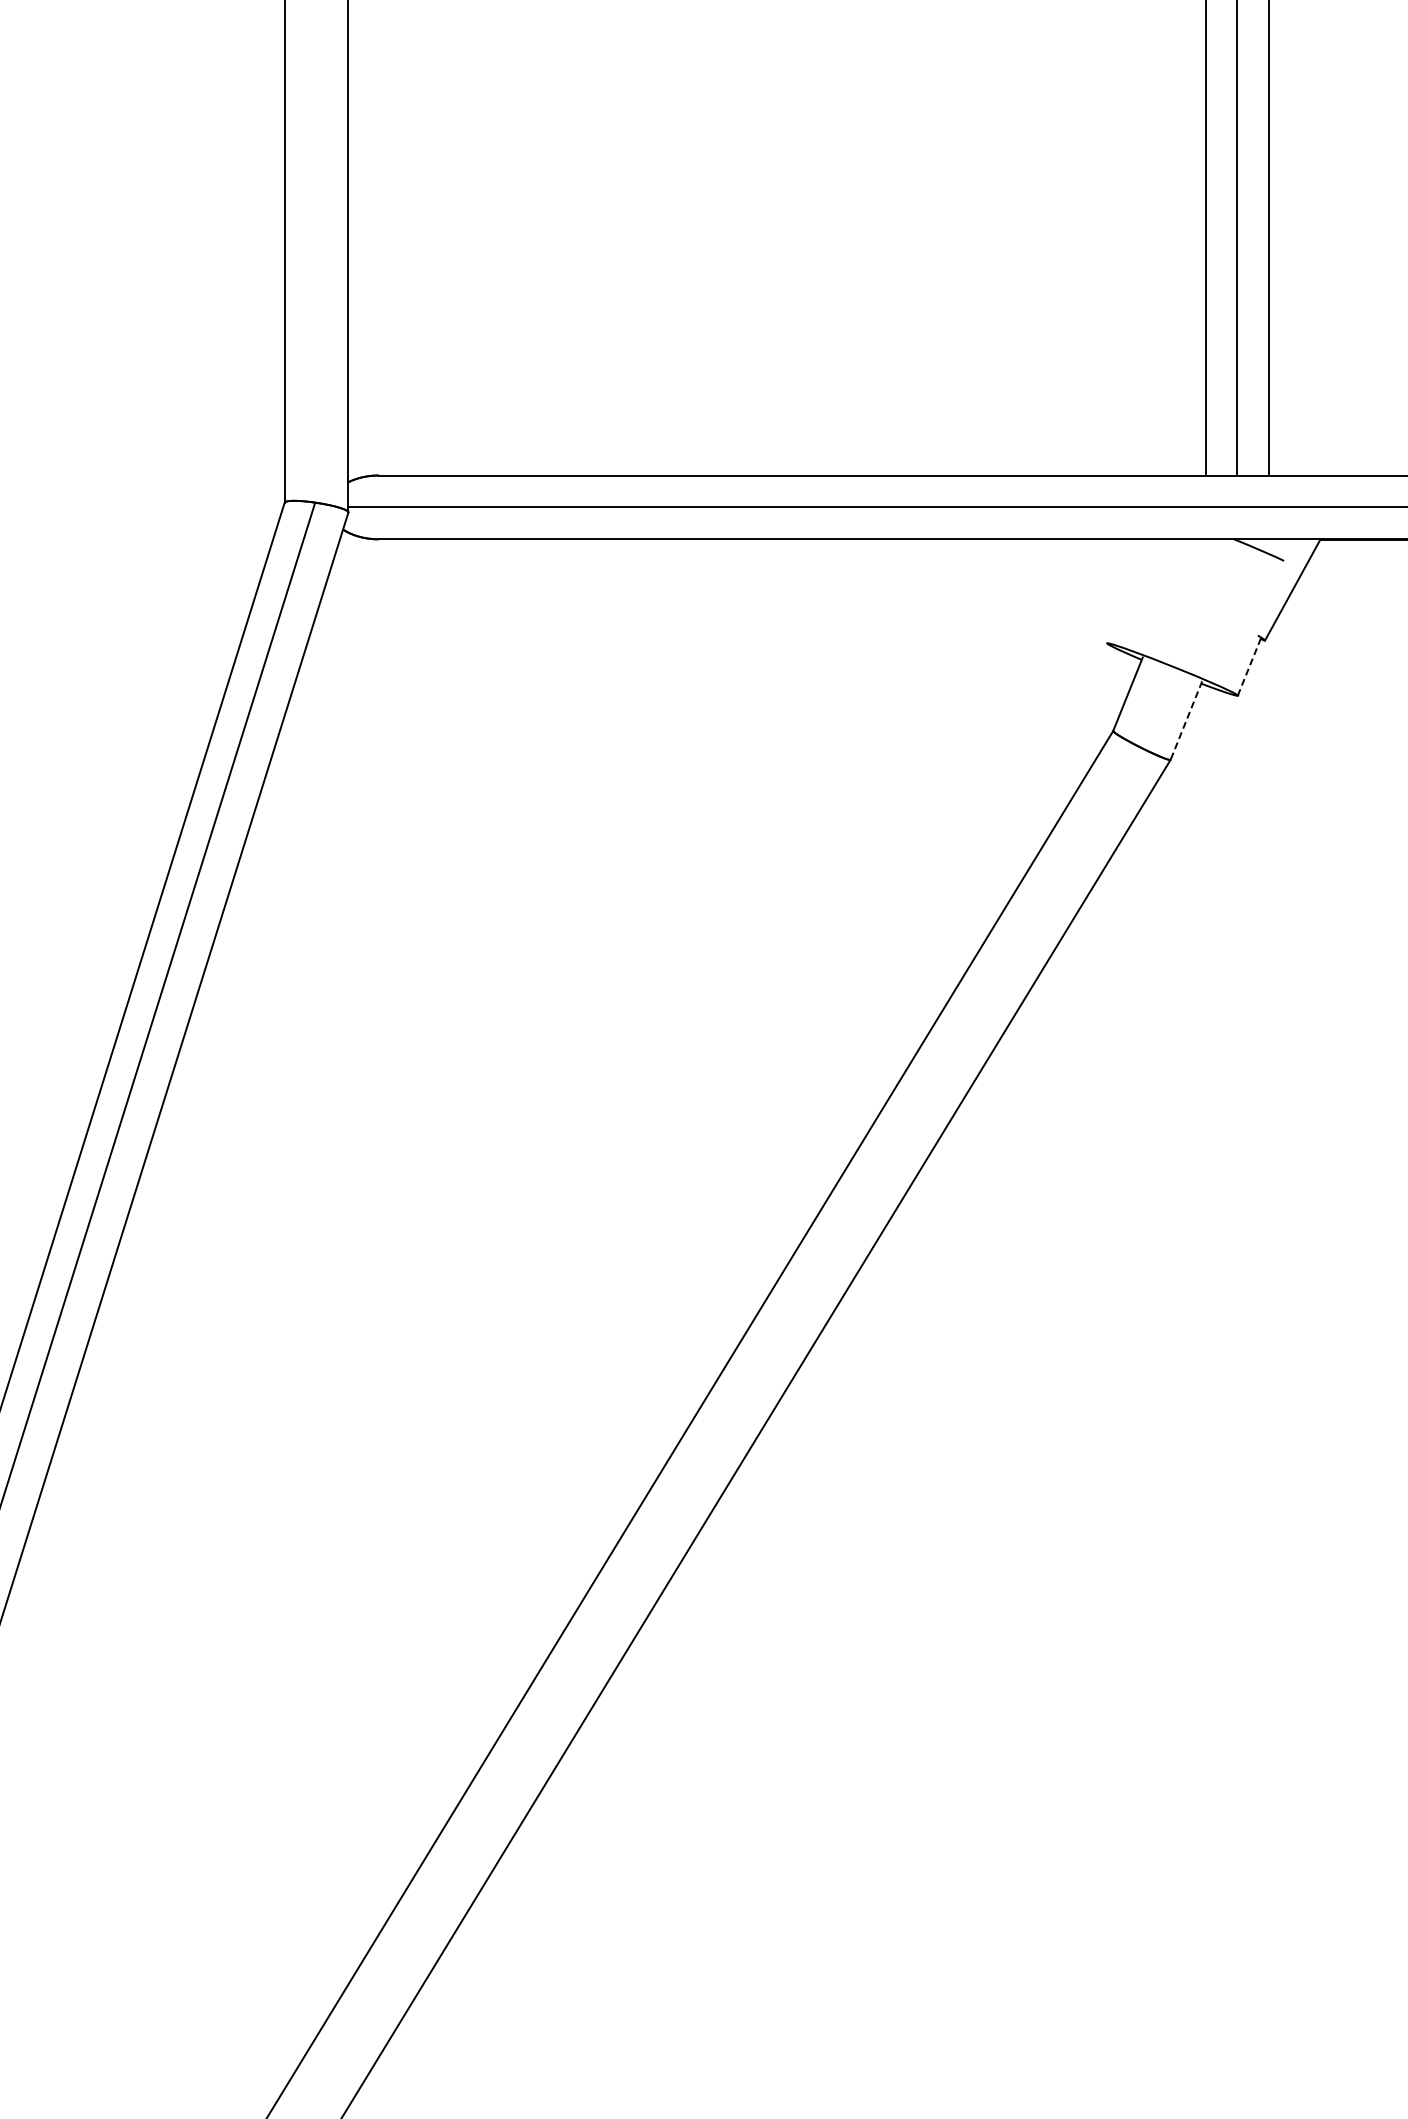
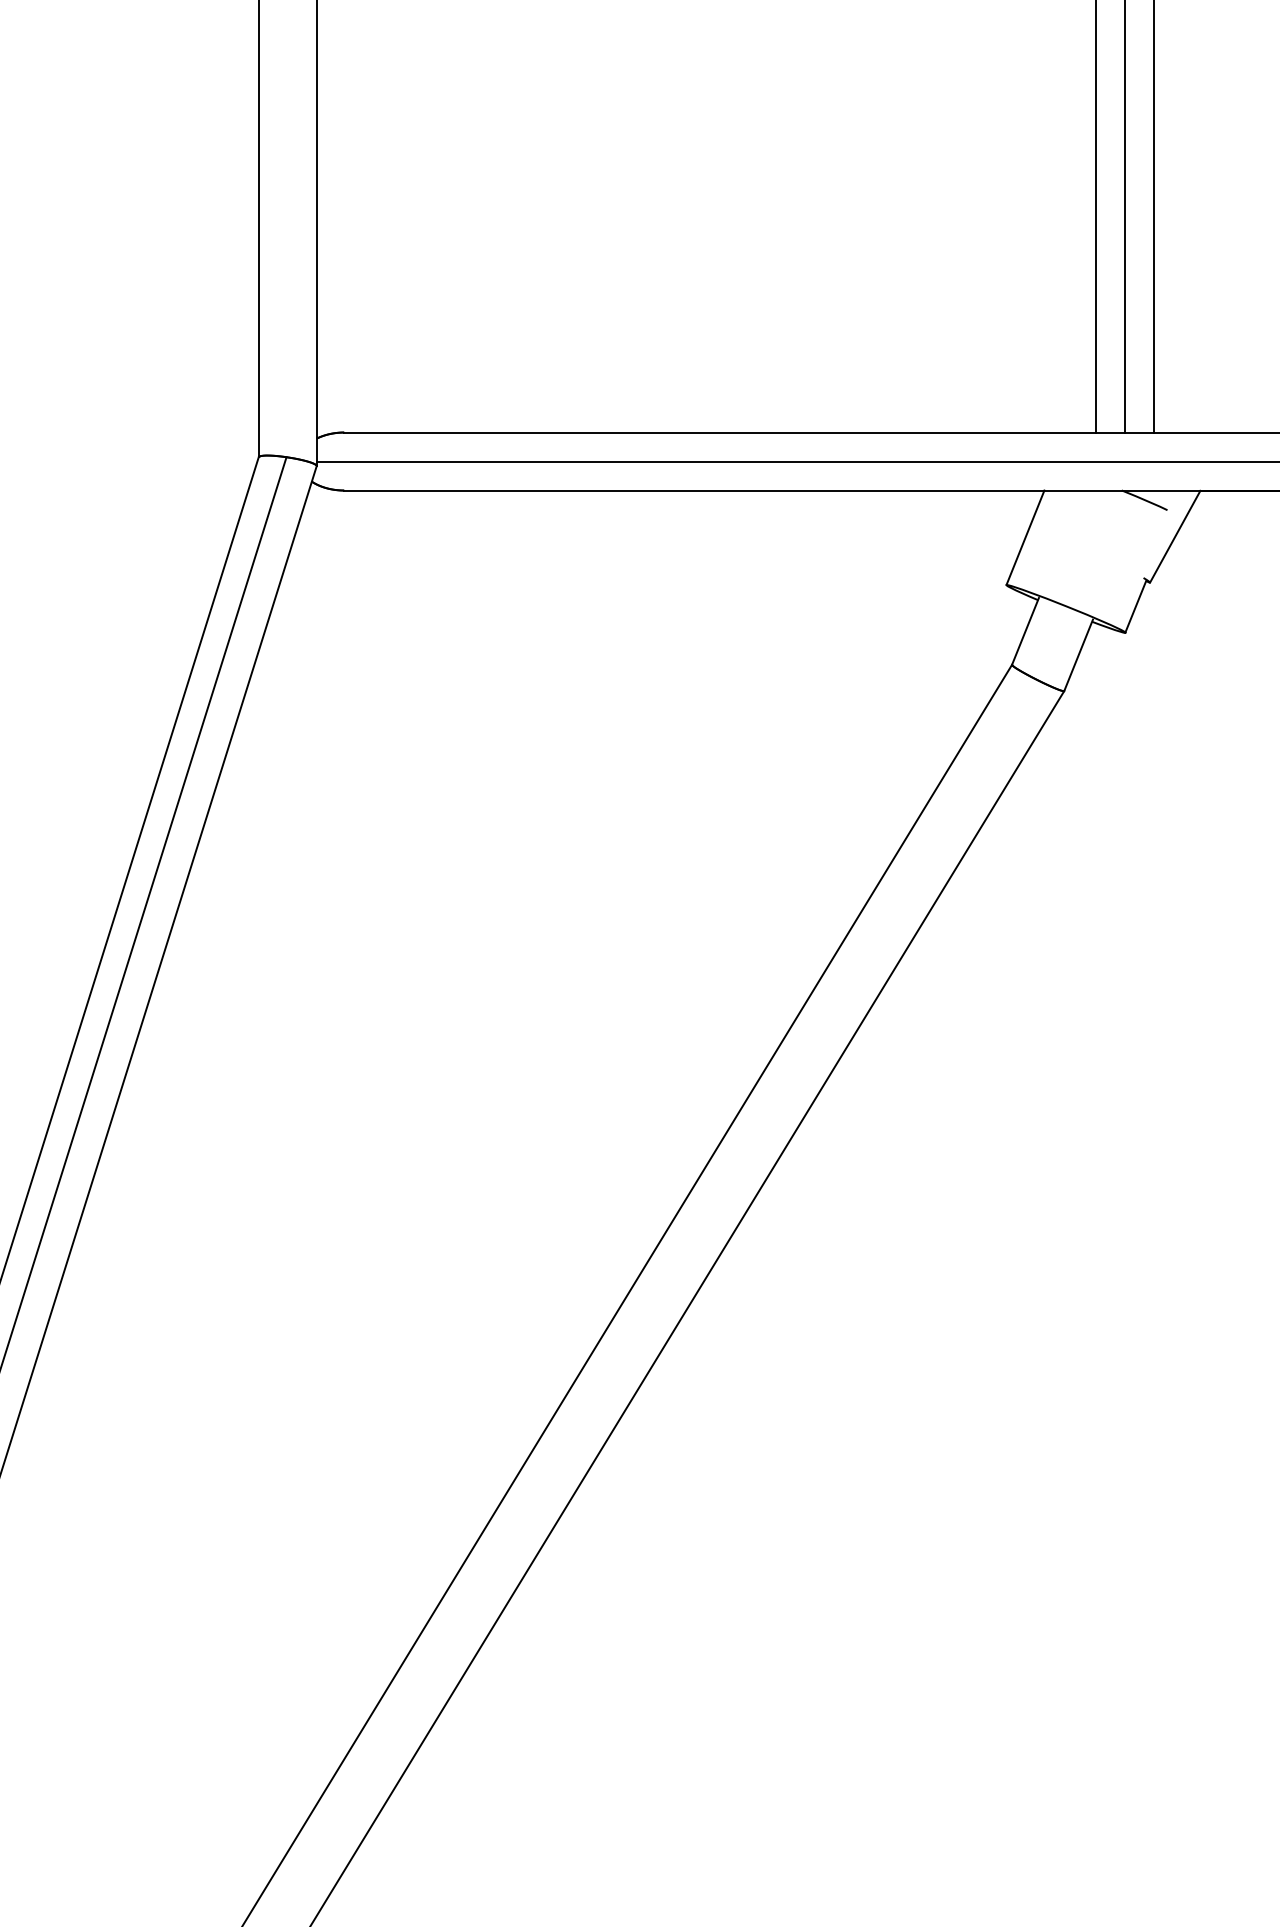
line: (1127, 591) -> (1025, 537), added
line: (1249, 667) -> (1135, 607), dashed -> solid
line: (1186, 721) -> (1078, 656), dashed -> solid

